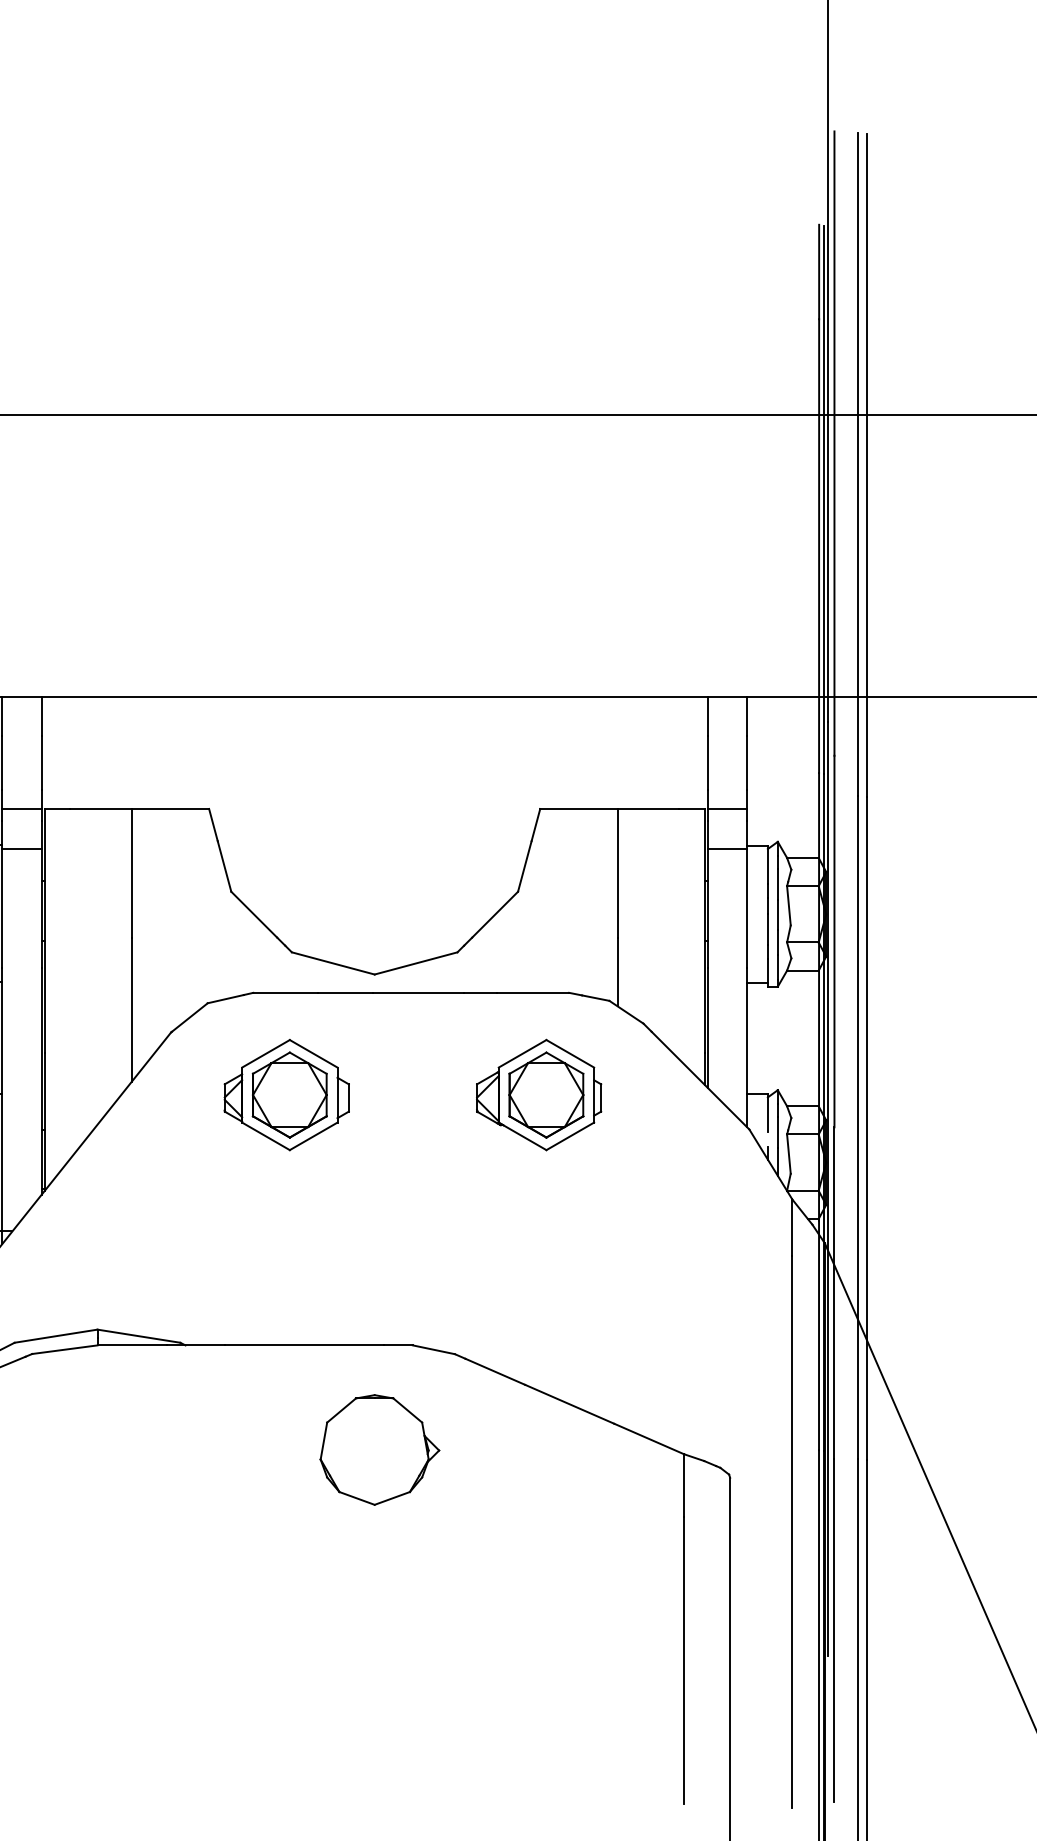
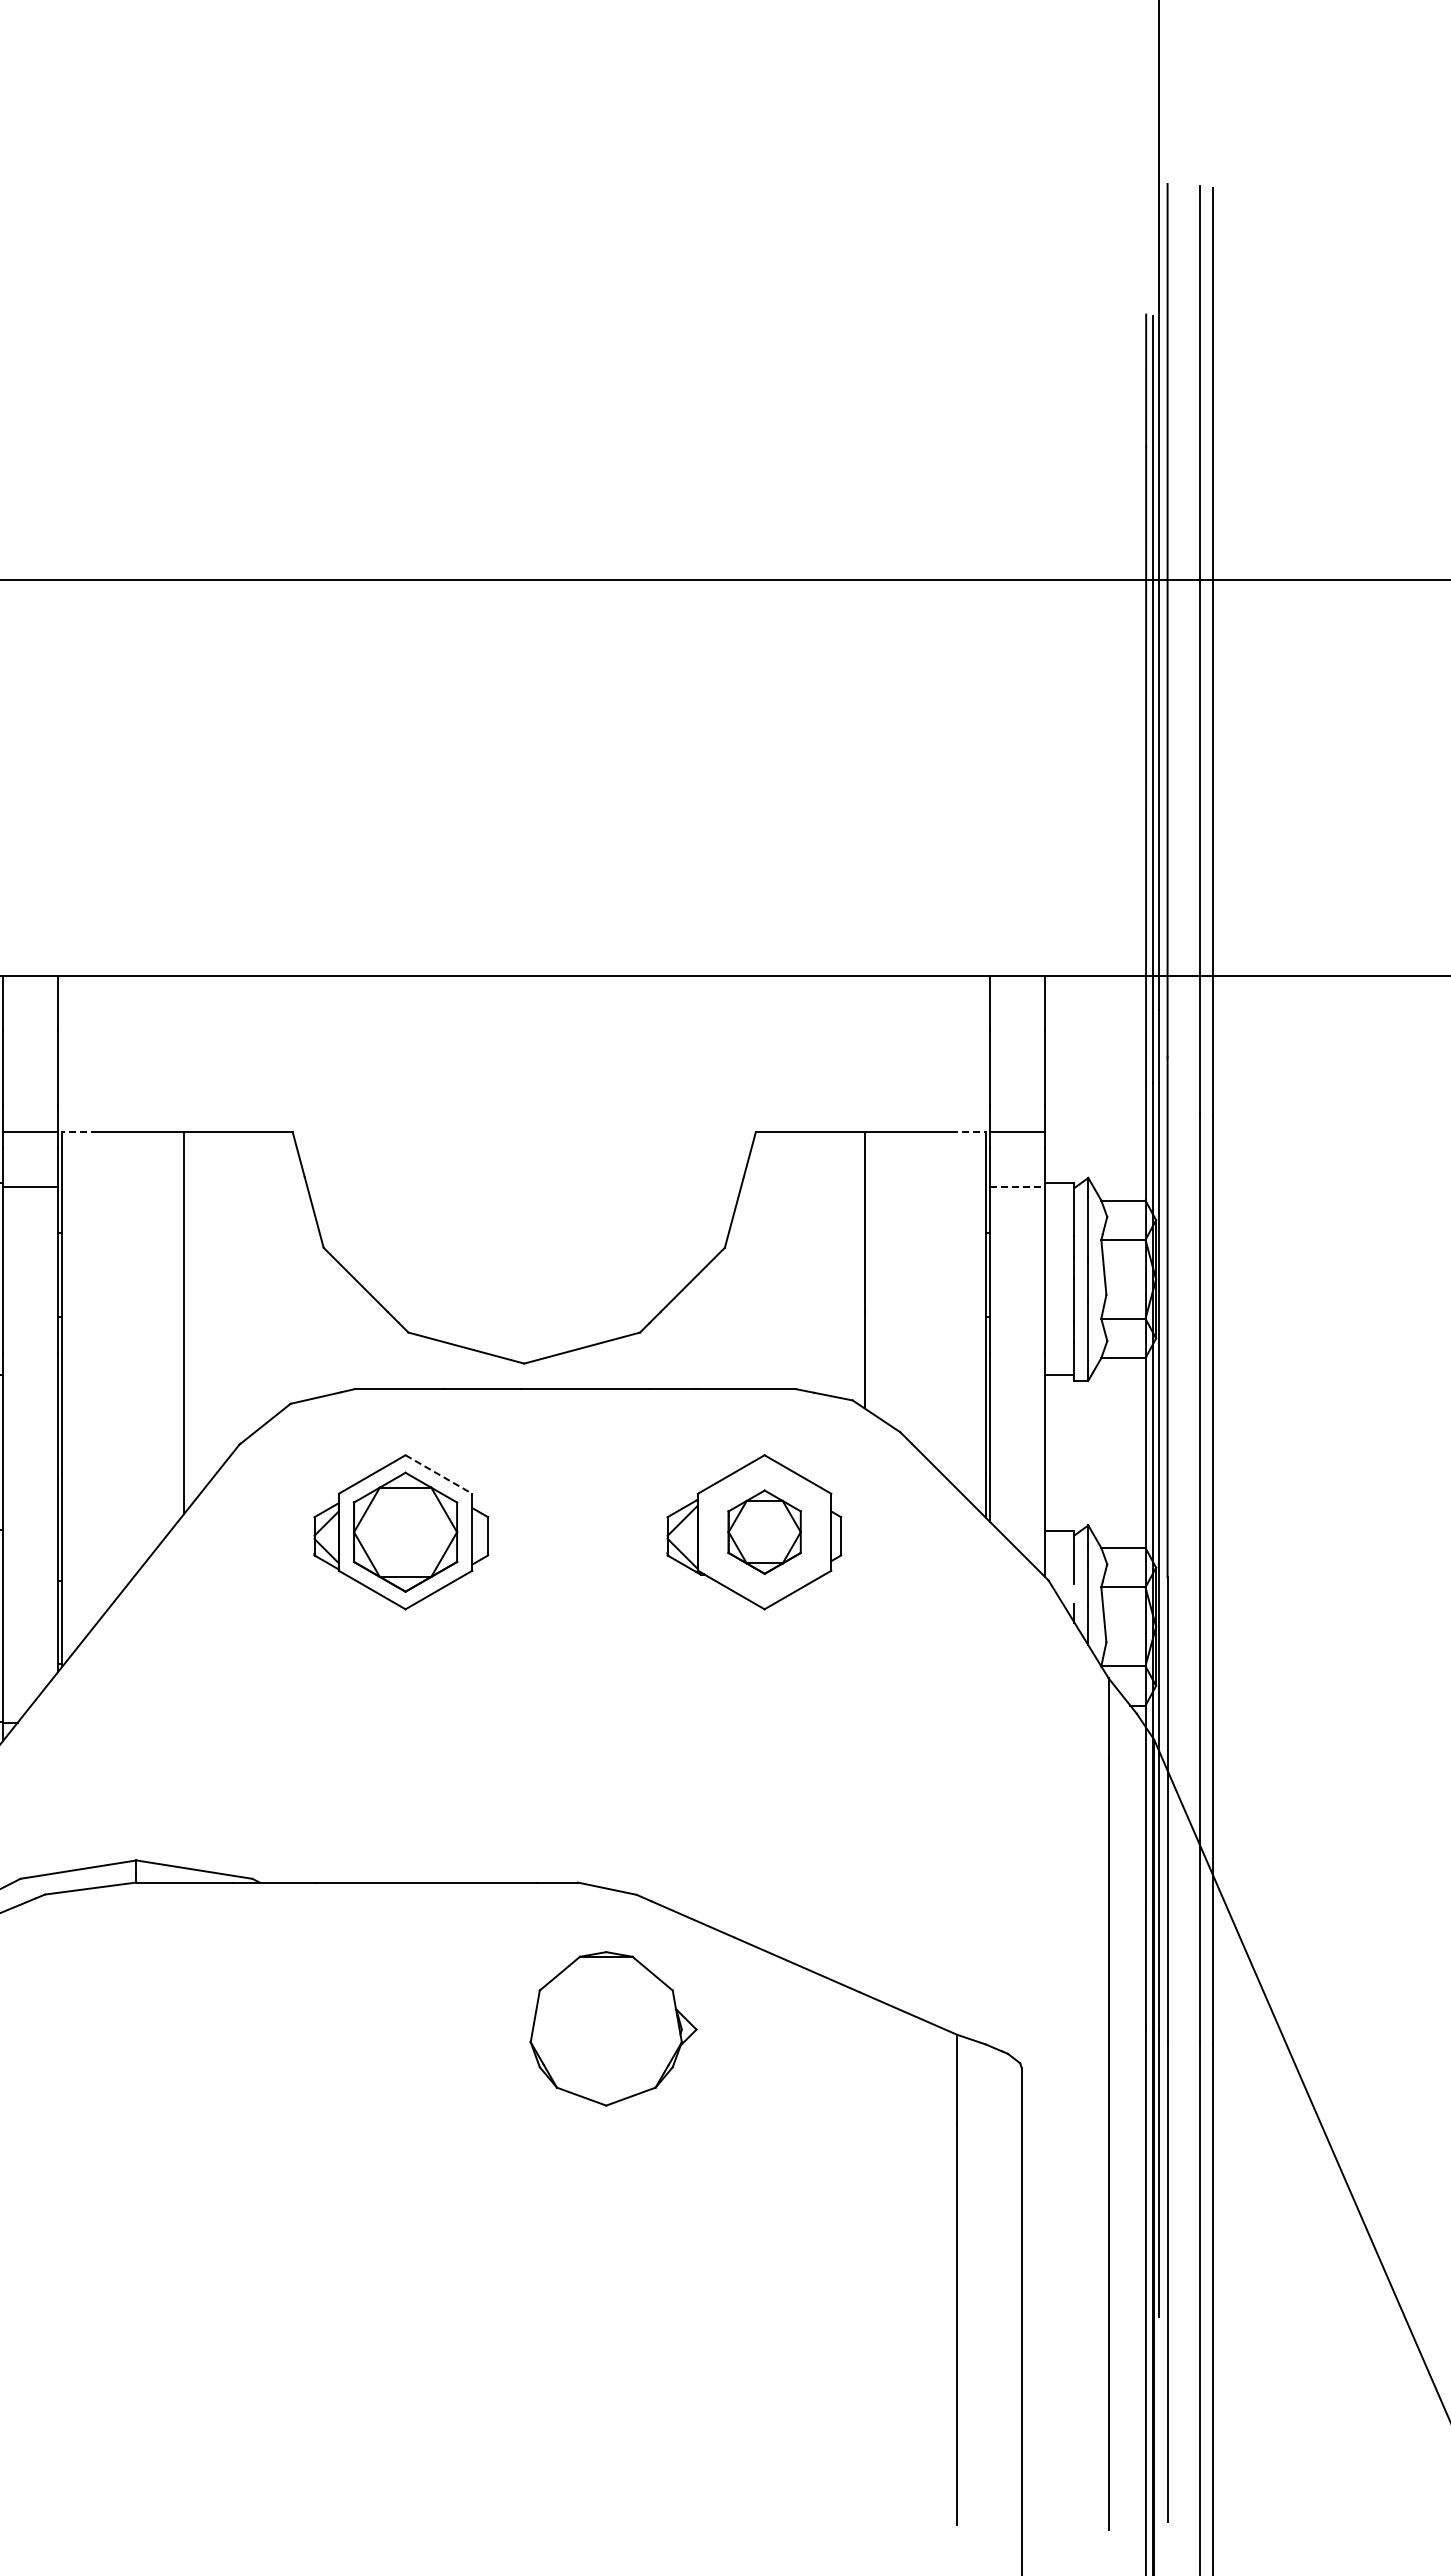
line: (57, 808) -> (80, 1131), solid -> dashed
line: (692, 808) -> (968, 1131), solid -> dashed
line: (727, 848) -> (1017, 1187), solid -> dashed
line: (313, 1053) -> (438, 1474), solid -> dashed
part: (546, 1094) -> (764, 1531), size x0.7
part: (379, 1449) -> (613, 2028), moved

